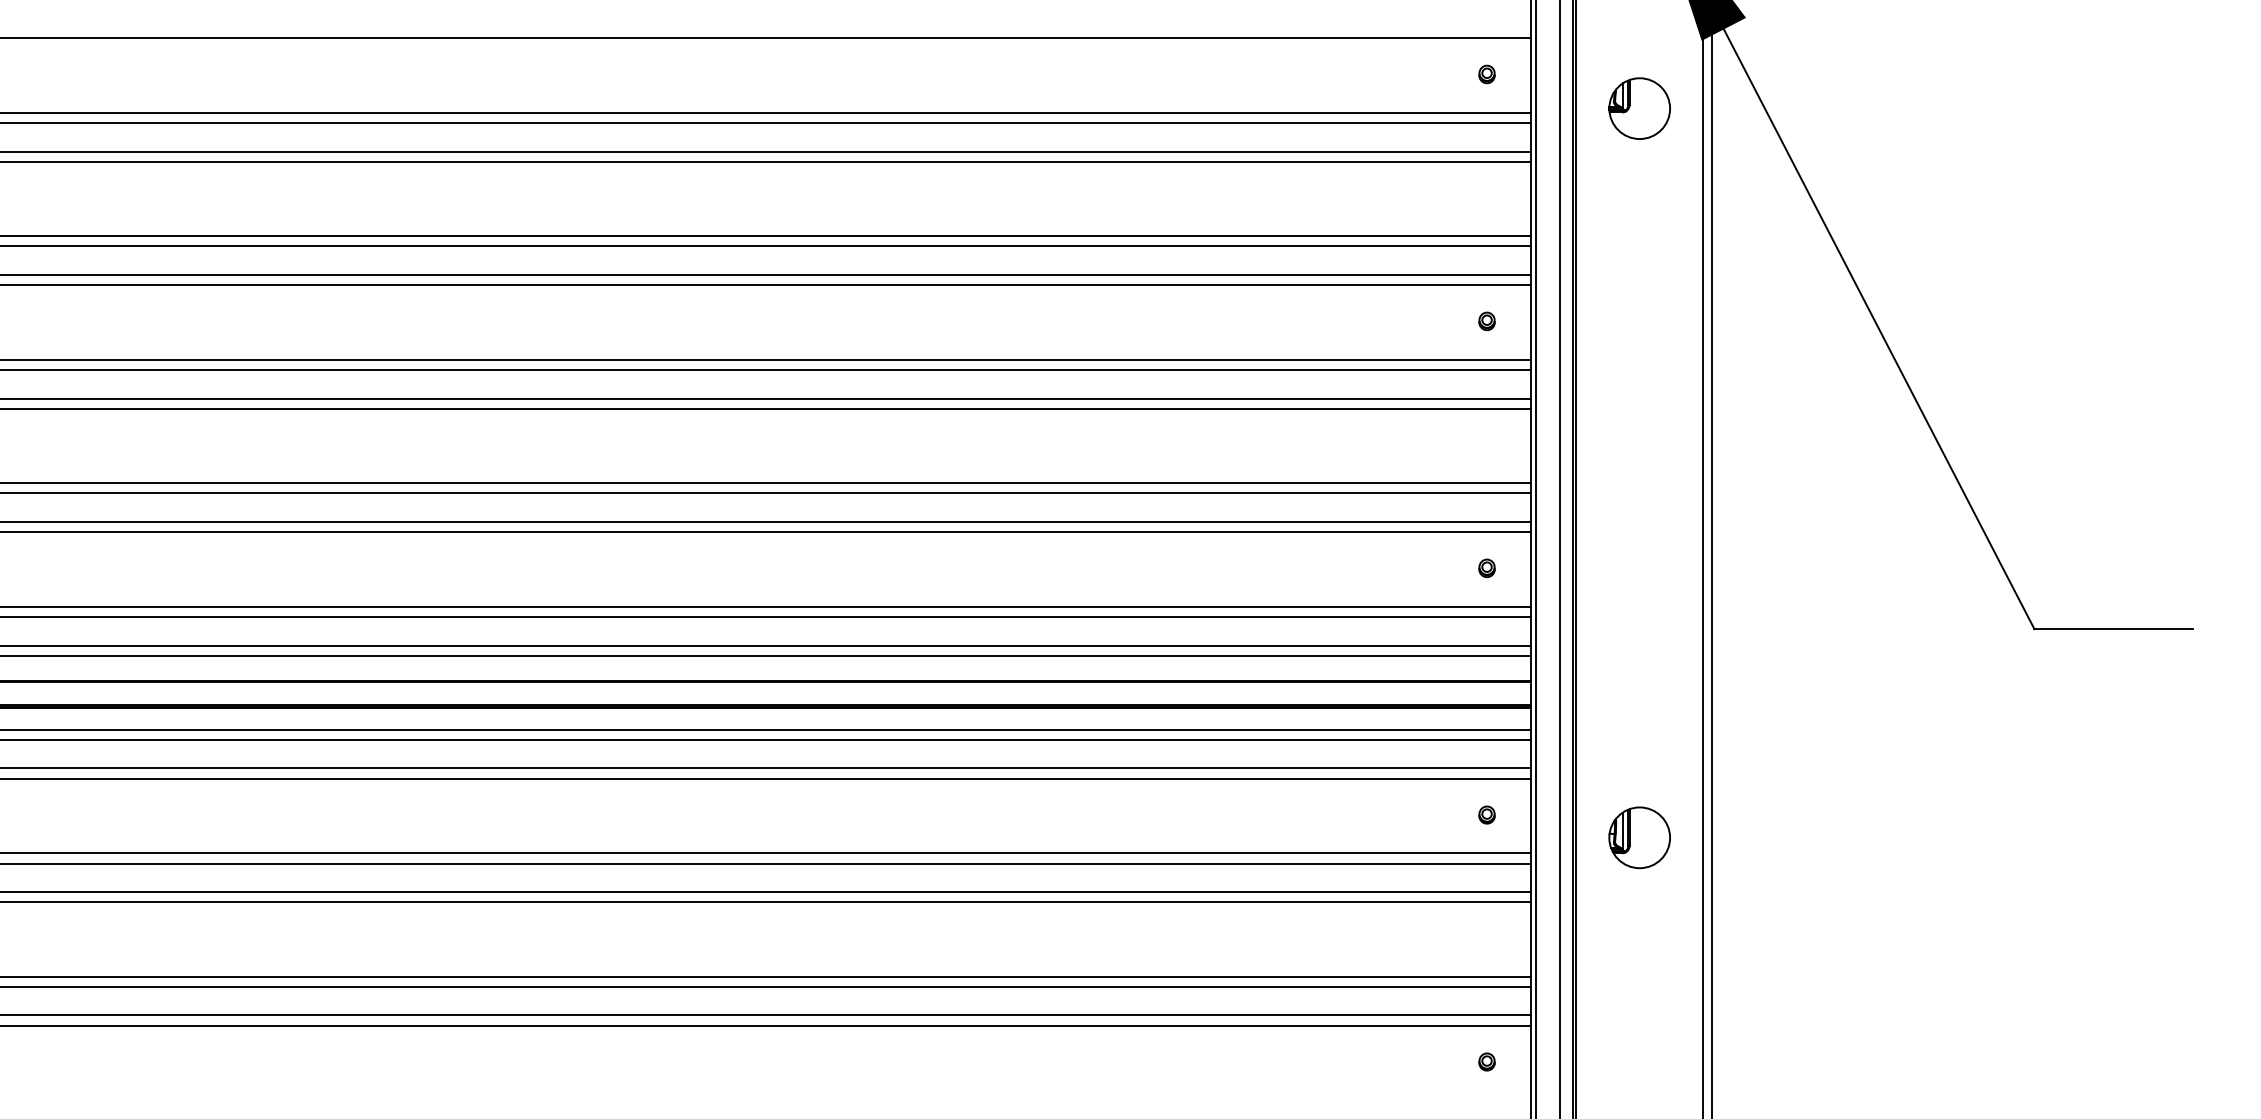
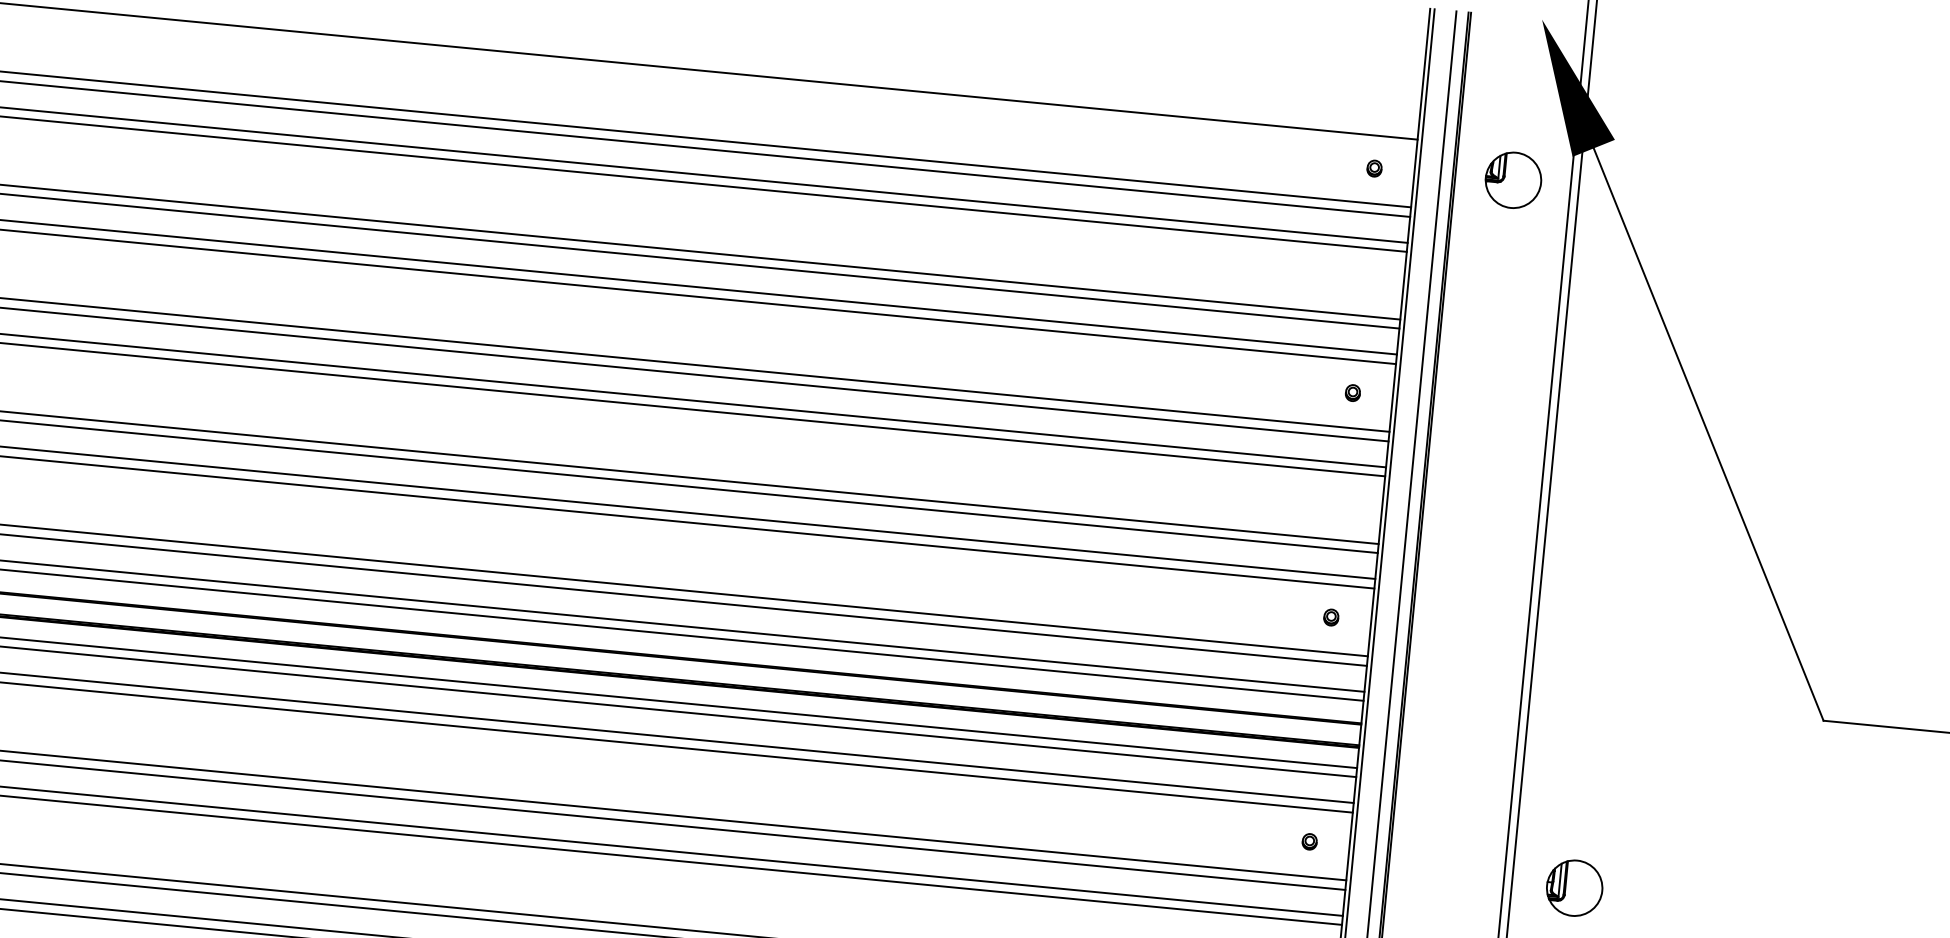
part: (1639, 108) -> (1513, 180), moved
part: (1639, 837) -> (1574, 887), moved

